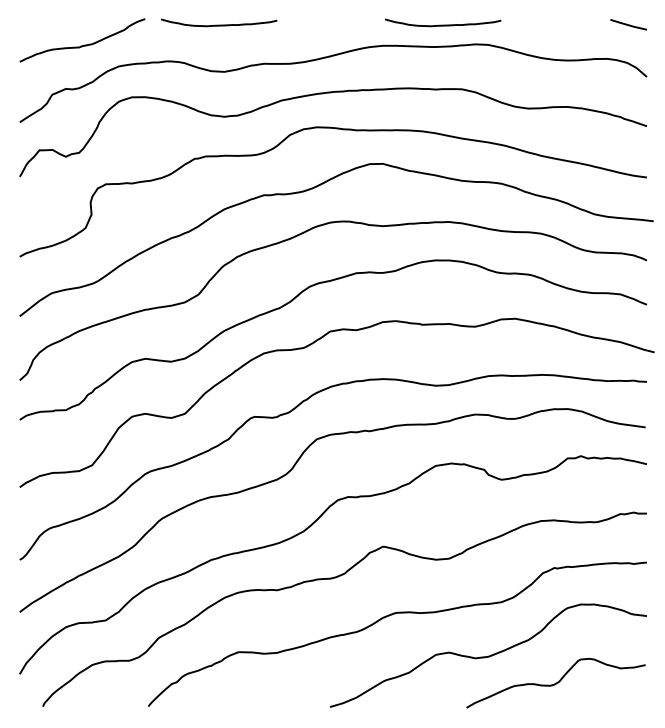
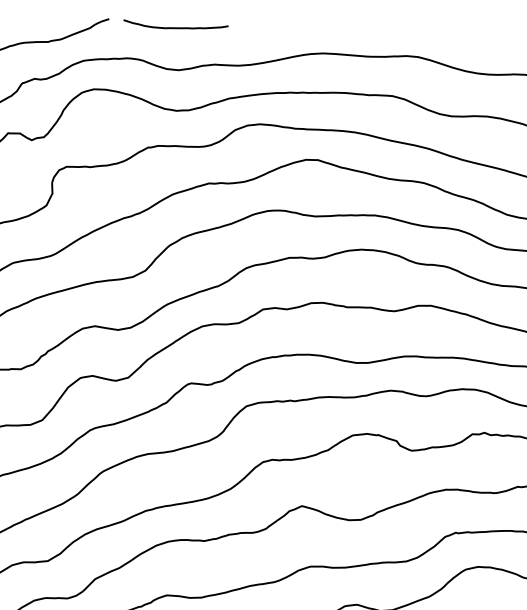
curve: (443, 24) -> (378, 36), removed

